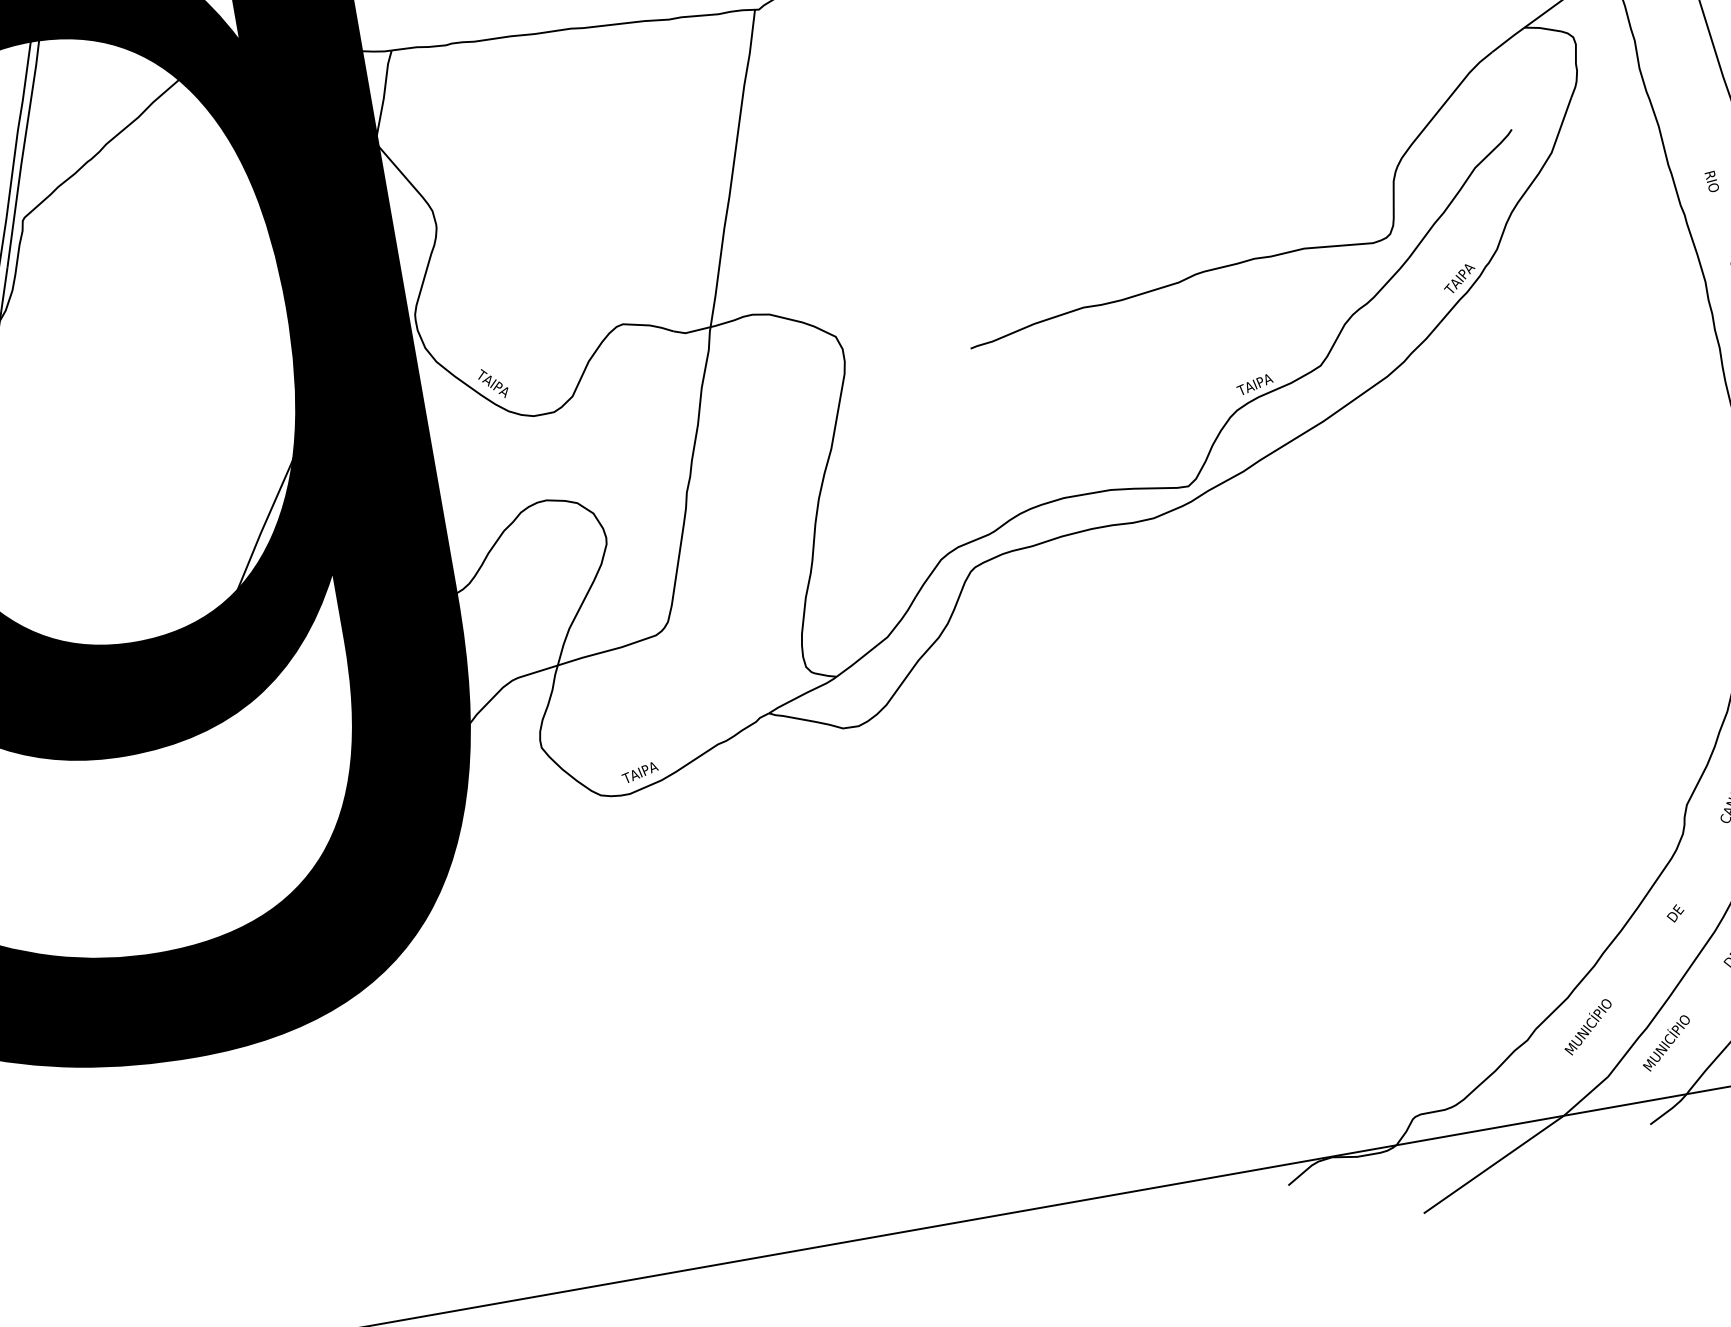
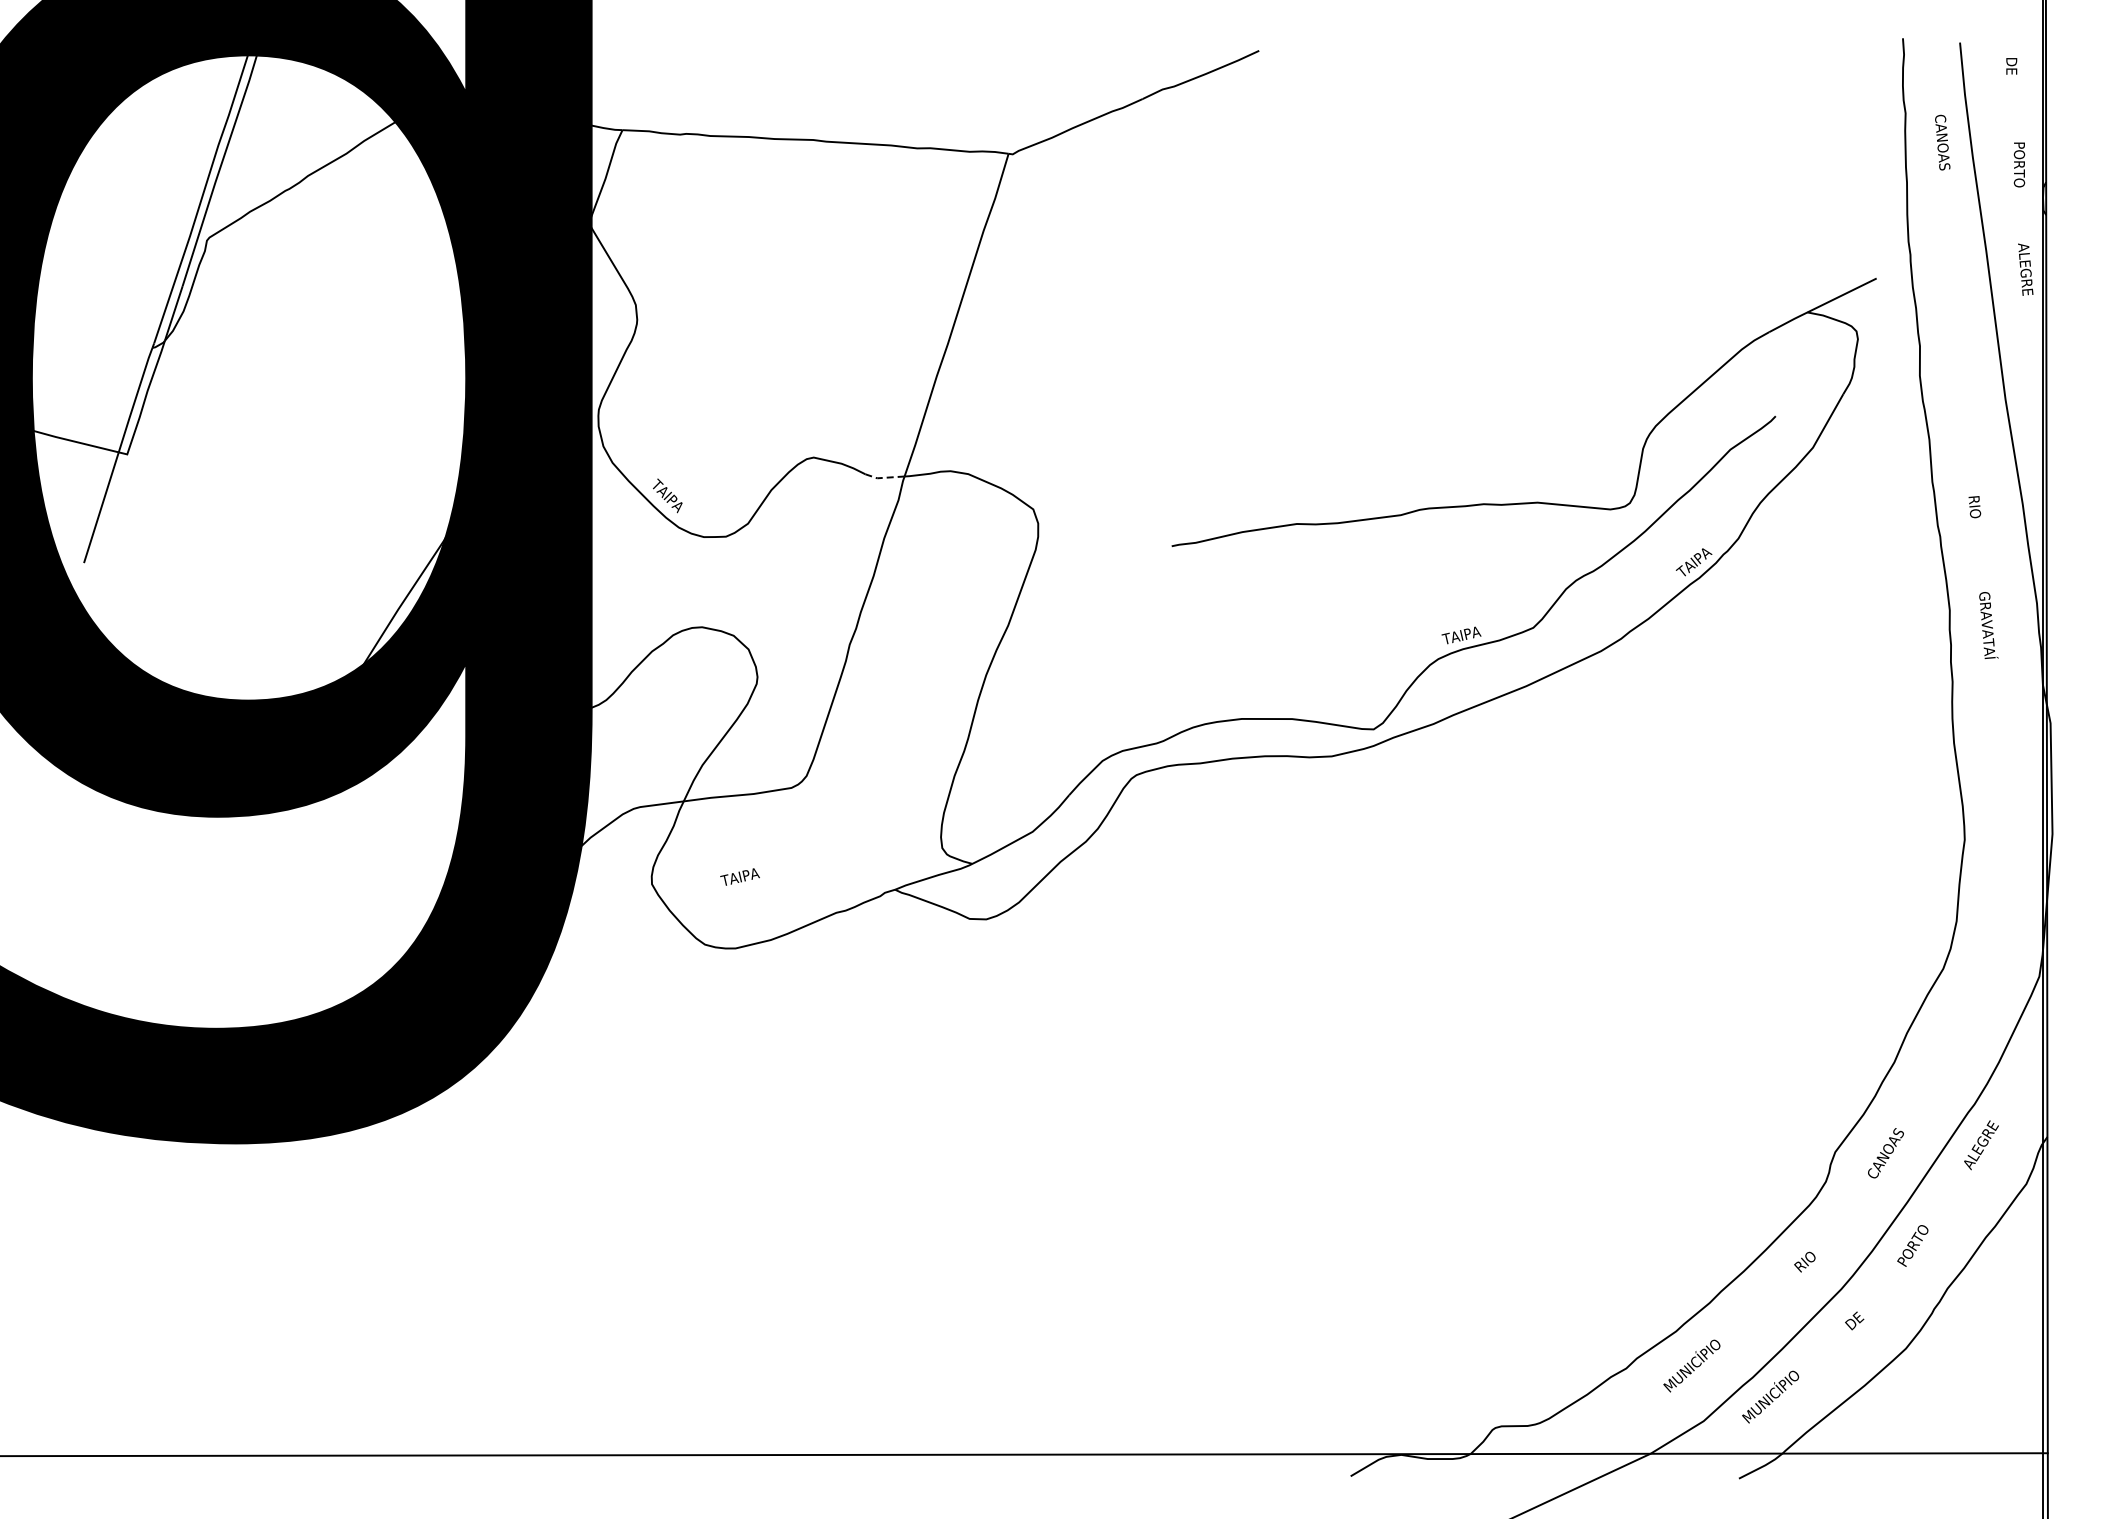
line: (692, 331) -> (884, 477), solid -> dashed
text: (639, 772) -> (739, 876), moved
text: (1677, 911) -> (1806, 1261), DE -> RIO

